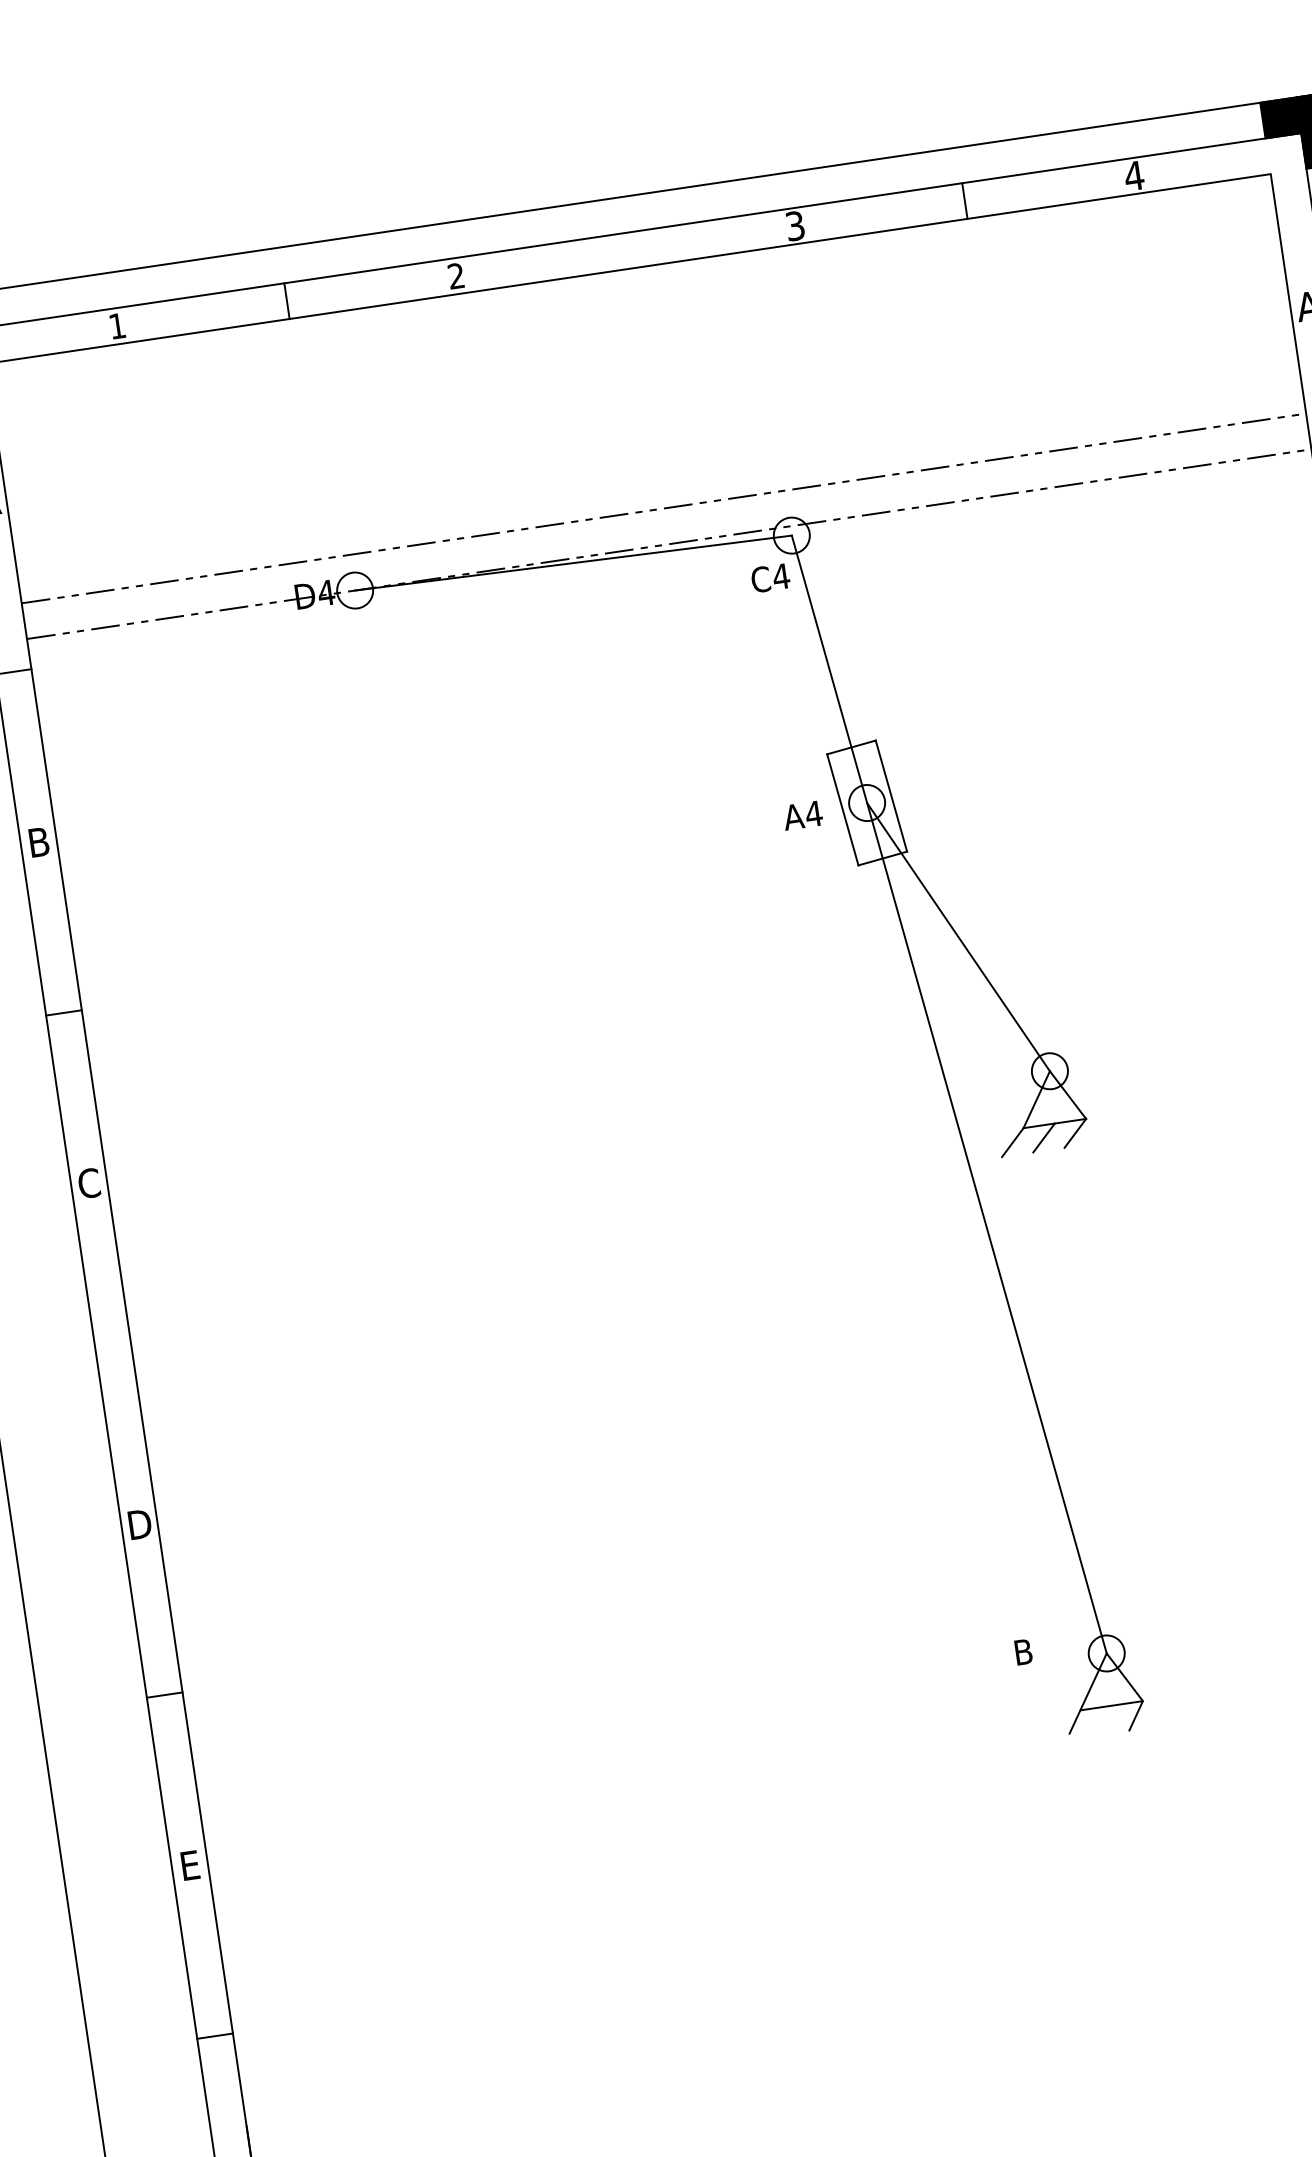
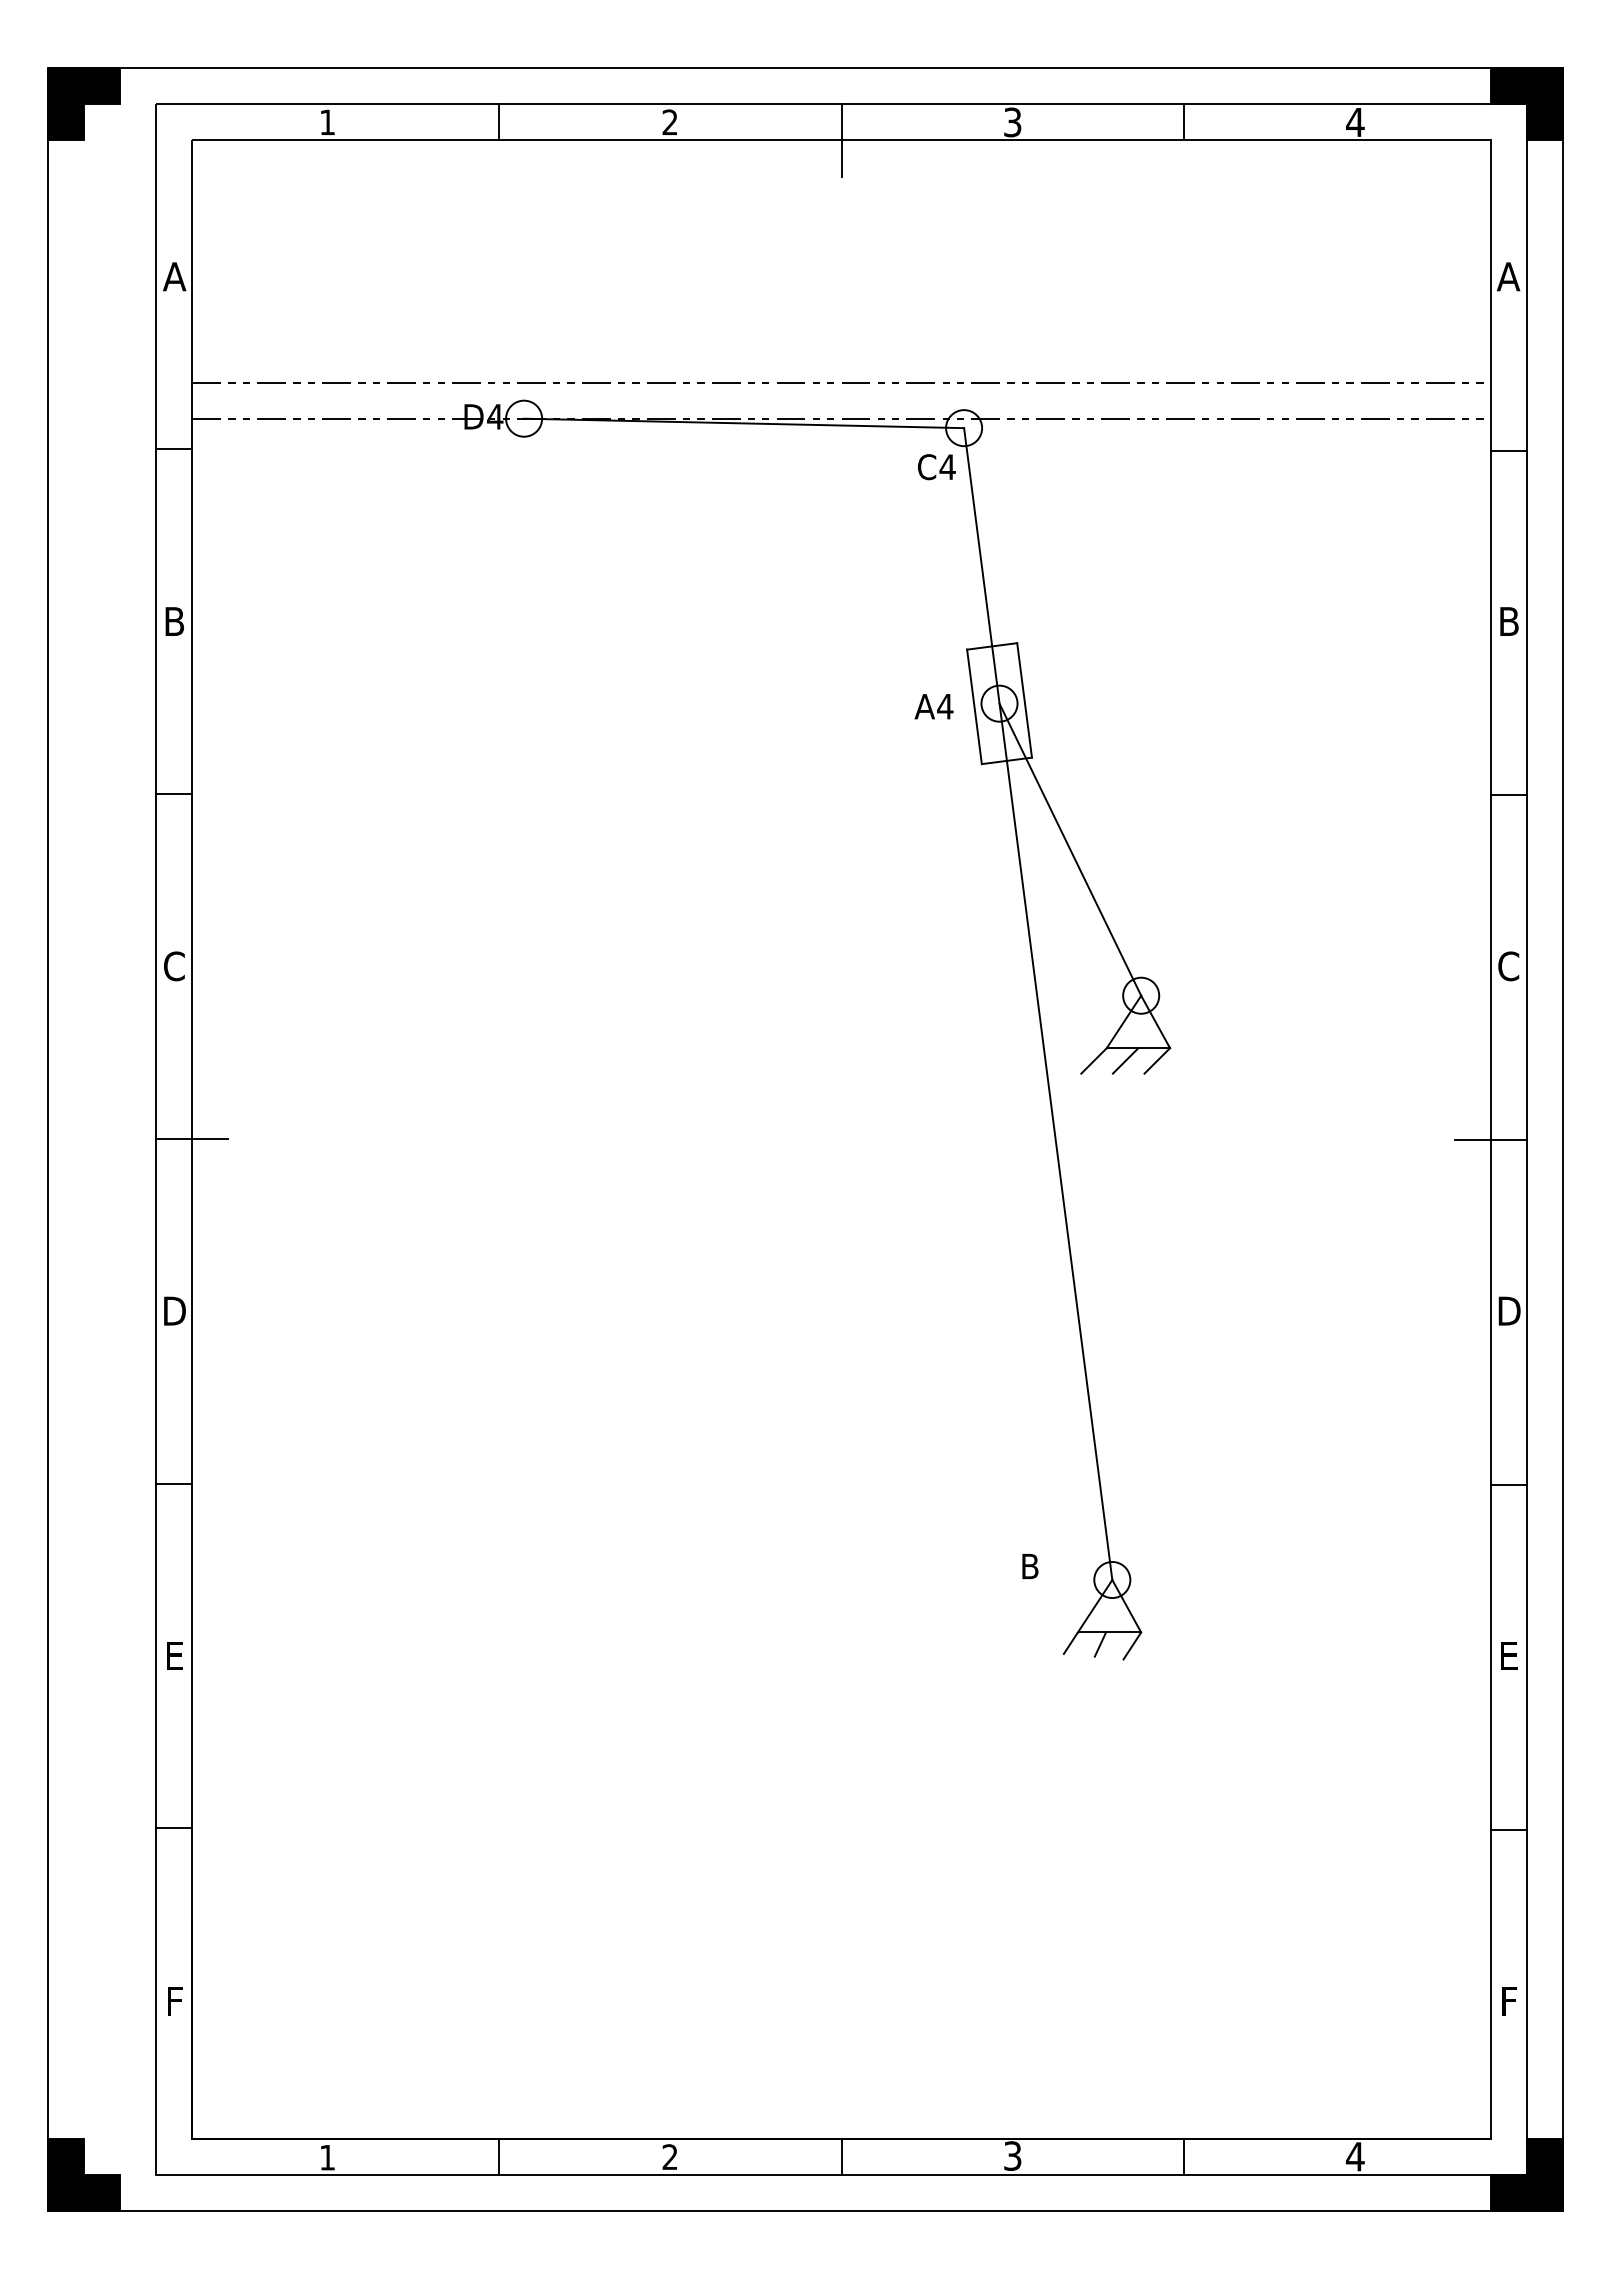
line: (628, 268) -> (841, 140), added
line: (132, 1351) -> (192, 1138), added
line: (1104, 1719) -> (1100, 1644), added

